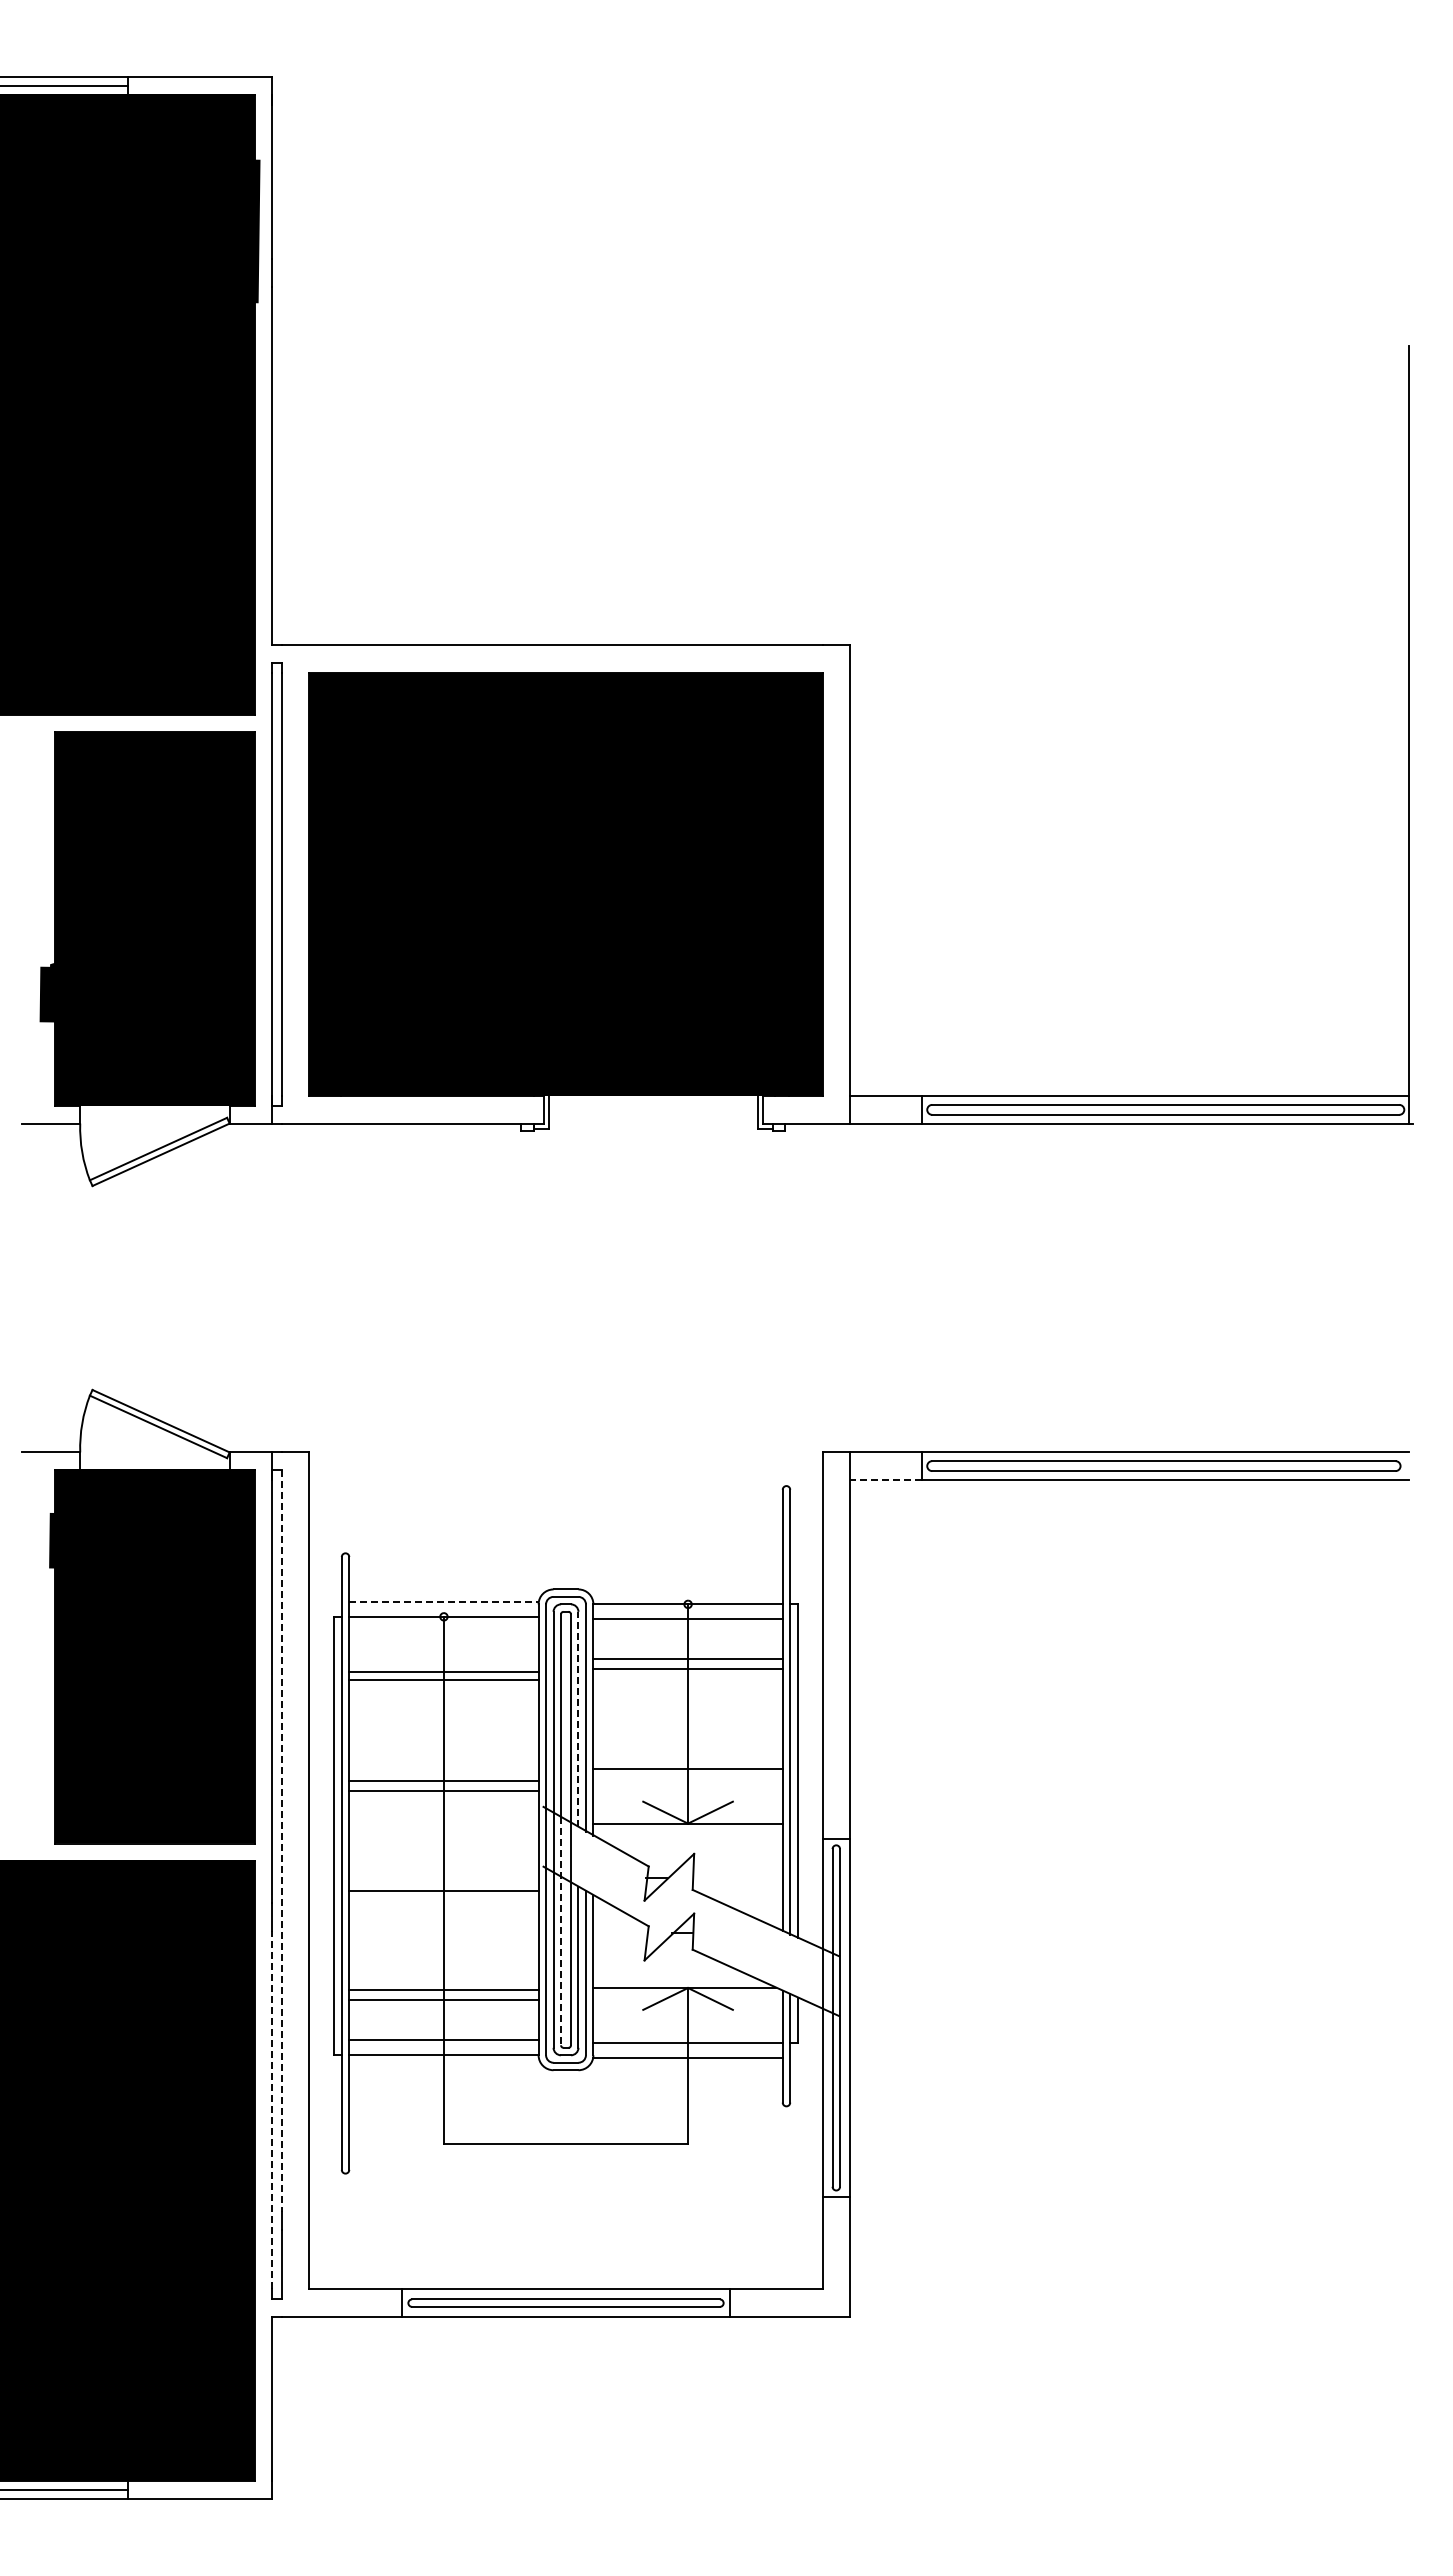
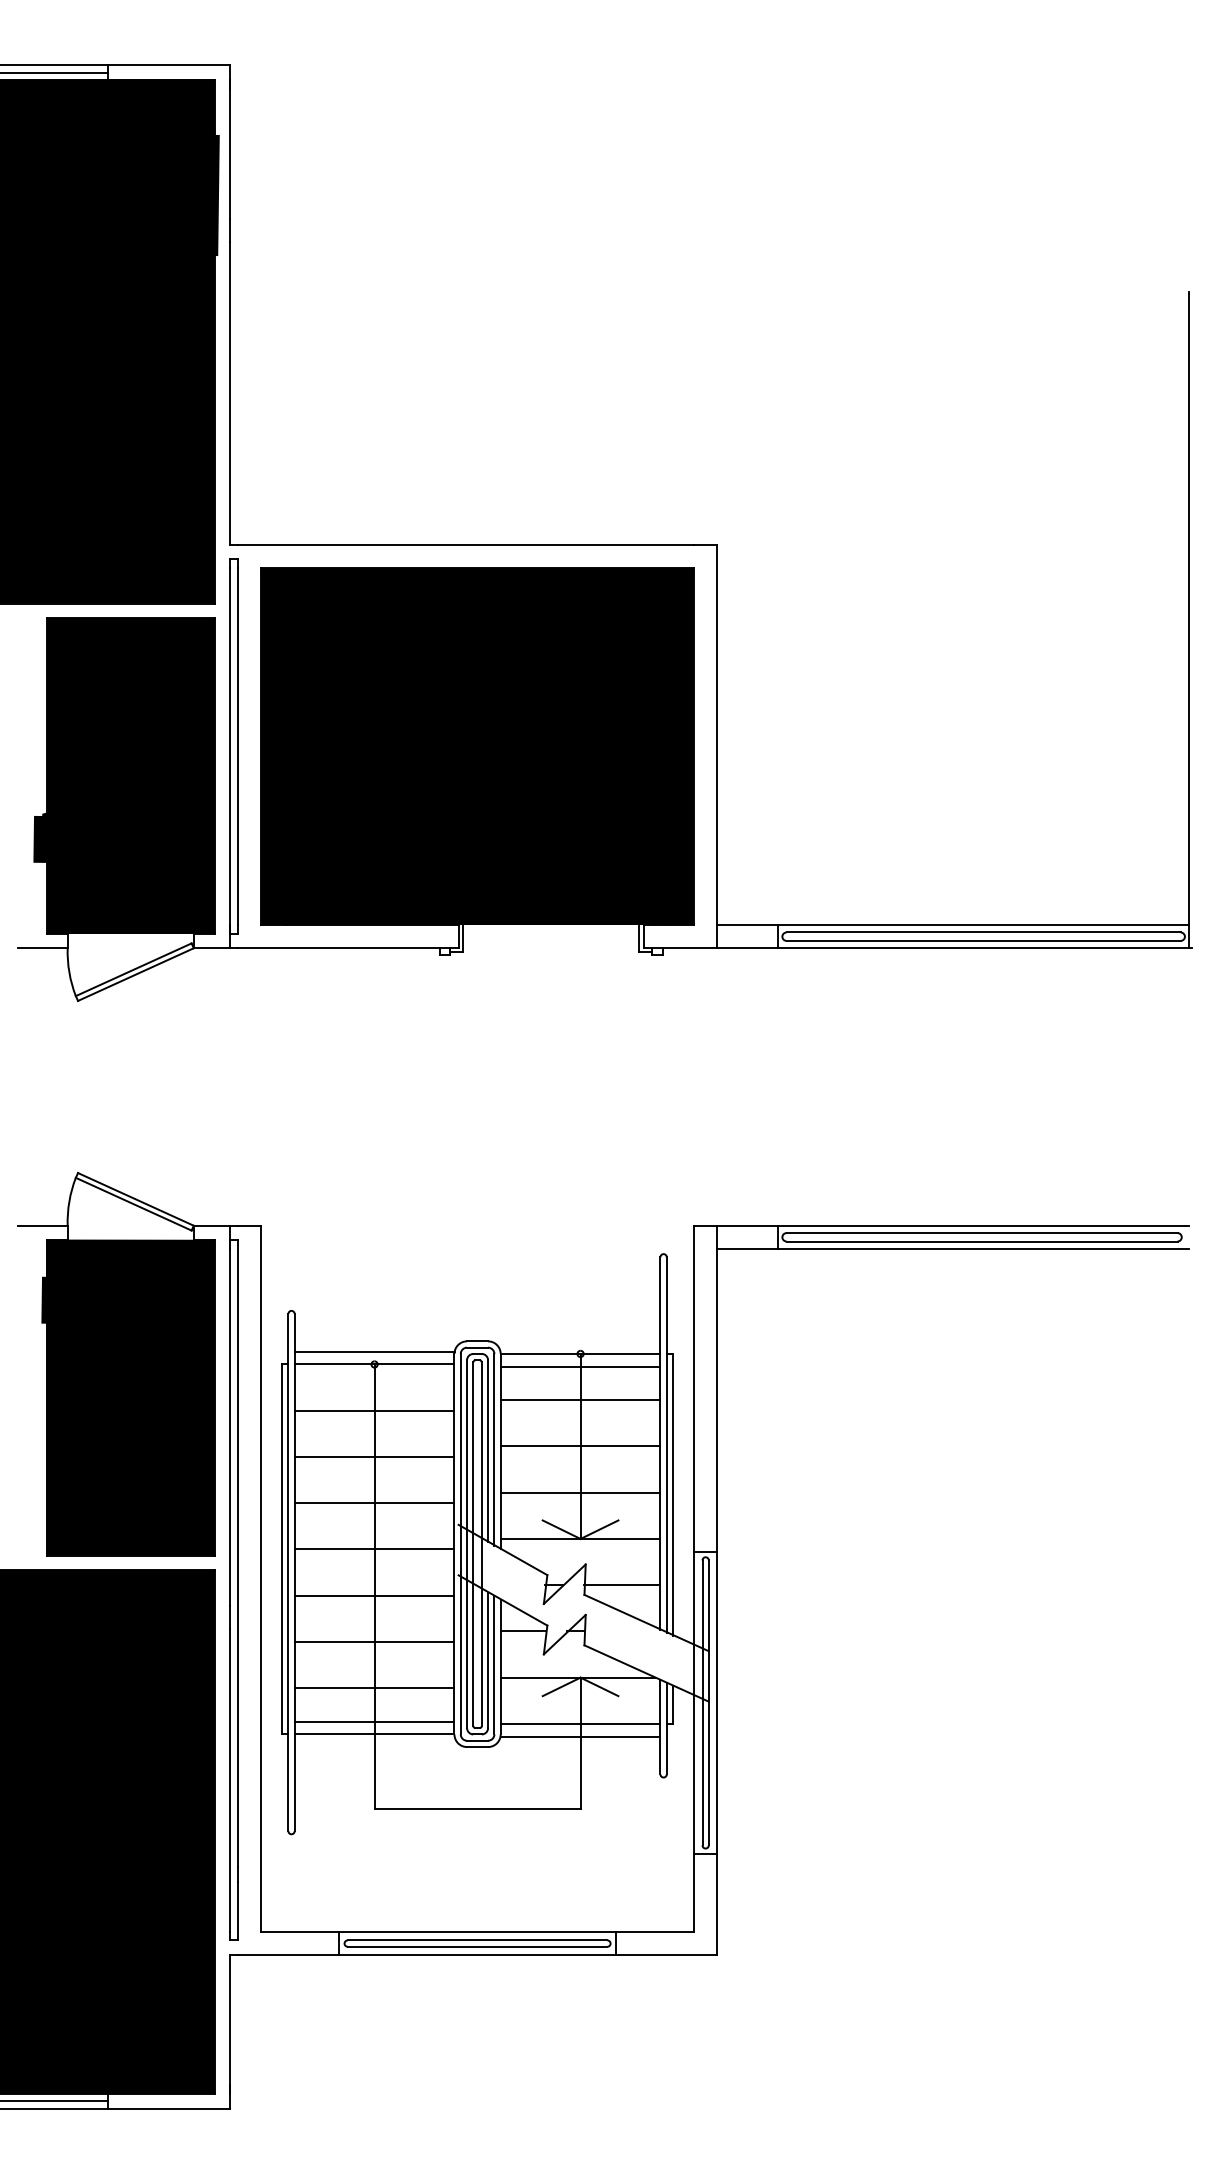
line: (885, 1479) -> (747, 1248), dashed -> solid
line: (444, 1601) -> (375, 1351), dashed -> solid
line: (687, 1669) -> (580, 1446), moved
line: (443, 1680) -> (374, 1457), moved
line: (578, 1718) -> (488, 1450), dashed -> solid
line: (443, 1791) -> (374, 1549), moved
line: (282, 1841) -> (238, 1554), dashed -> solid
line: (736, 1878) -> (621, 1585), added
line: (561, 1931) -> (473, 1629), dashed -> solid
line: (619, 1933) -> (522, 1631), added
line: (443, 1989) -> (374, 1641), moved
line: (272, 2109) -> (229, 1780), dashed -> solid

